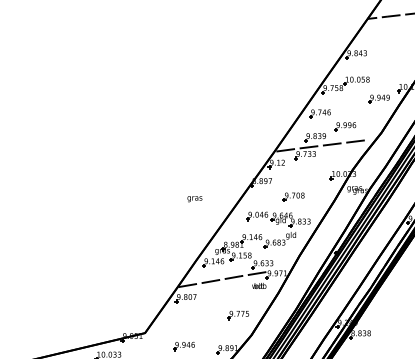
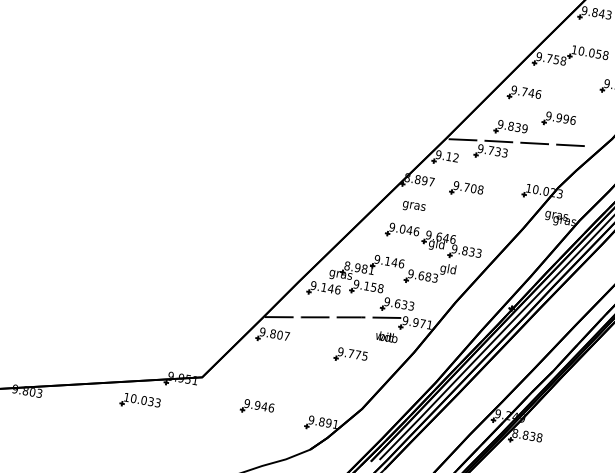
part: (293, 196) -> (466, 188), moved
text: (194, 199) -> (413, 207), moved
part: (237, 315) -> (349, 356), moved

